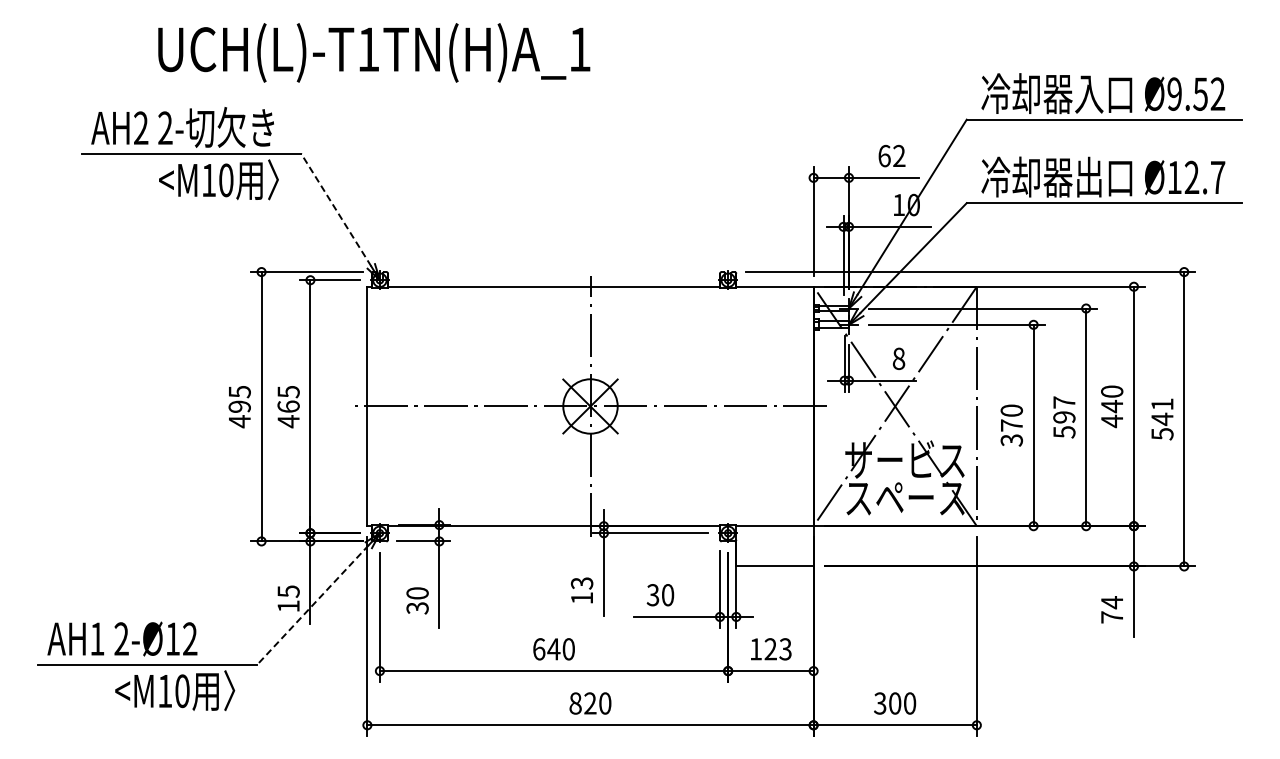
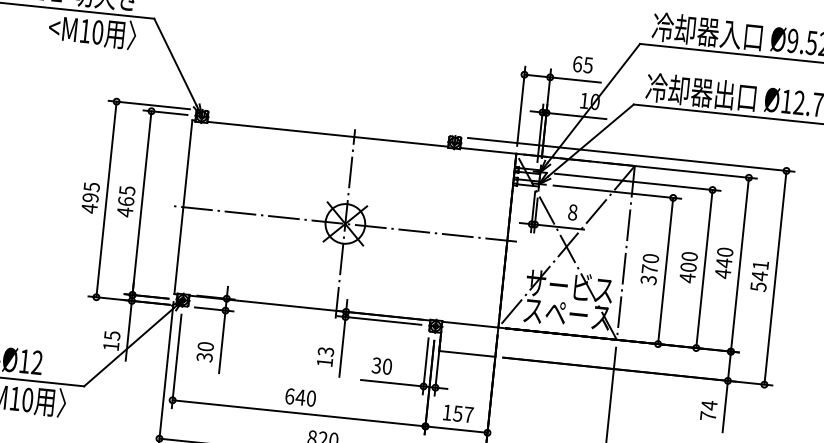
text: (899, 155) -> (588, 64), 62 -> 65
line: (335, 209) -> (175, 61), dashed -> solid
text: (1064, 417) -> (688, 267), 597 -> 400
line: (313, 604) -> (129, 346), dashed -> solid
text: (777, 649) -> (462, 414), 123 -> 157

